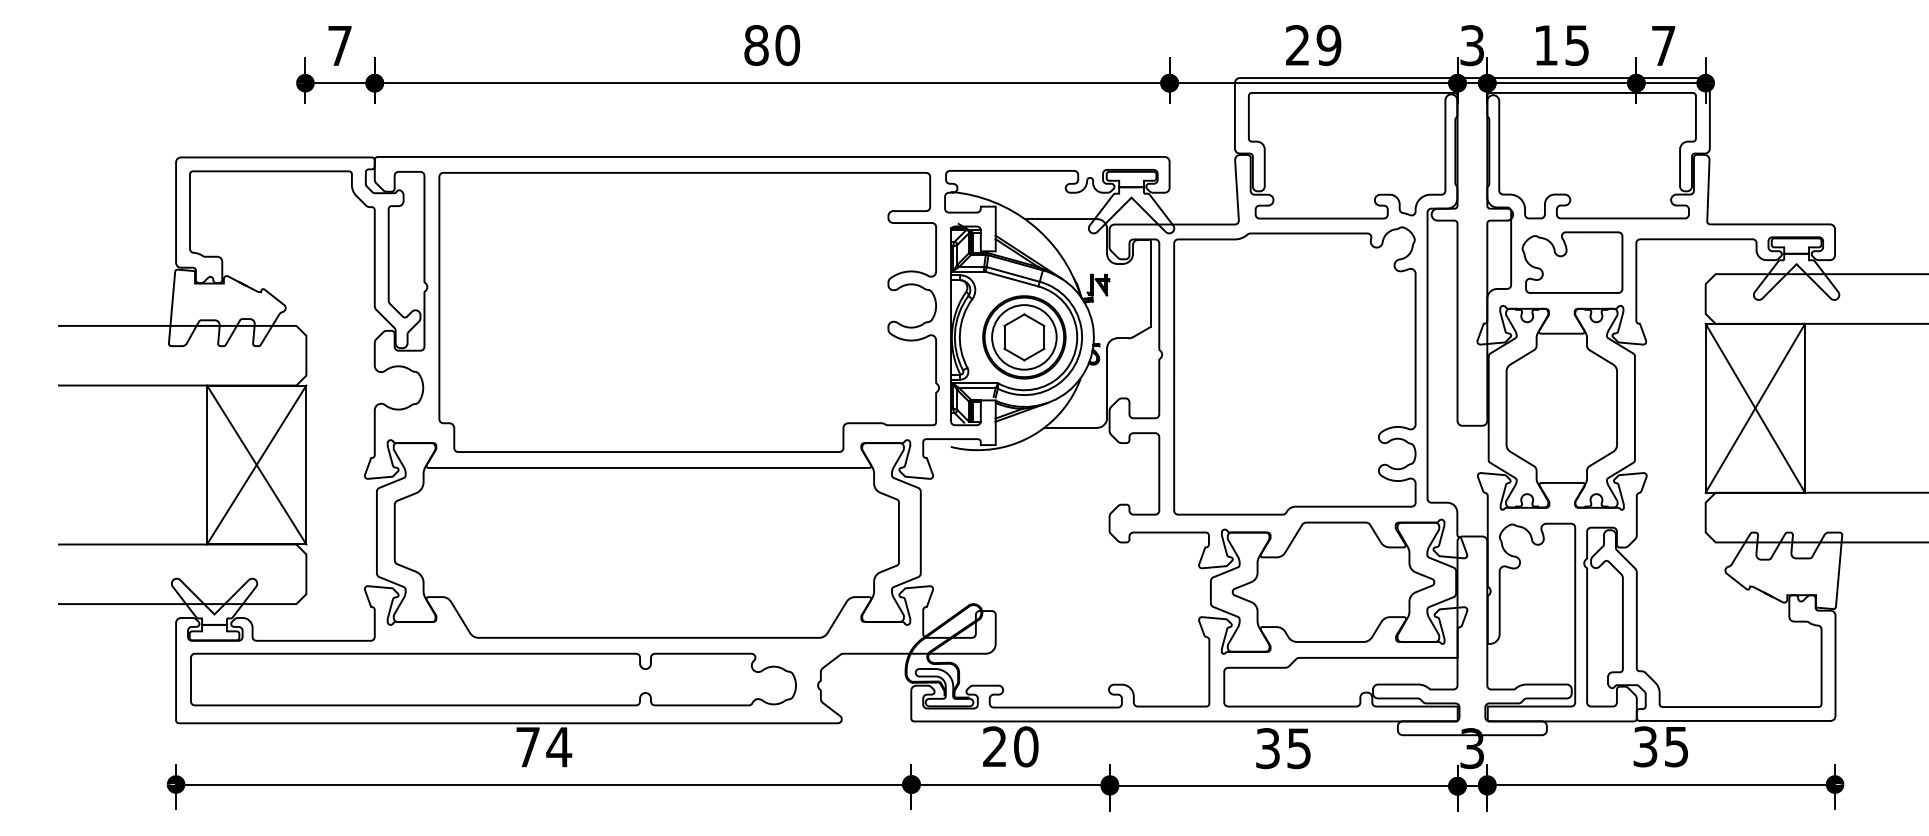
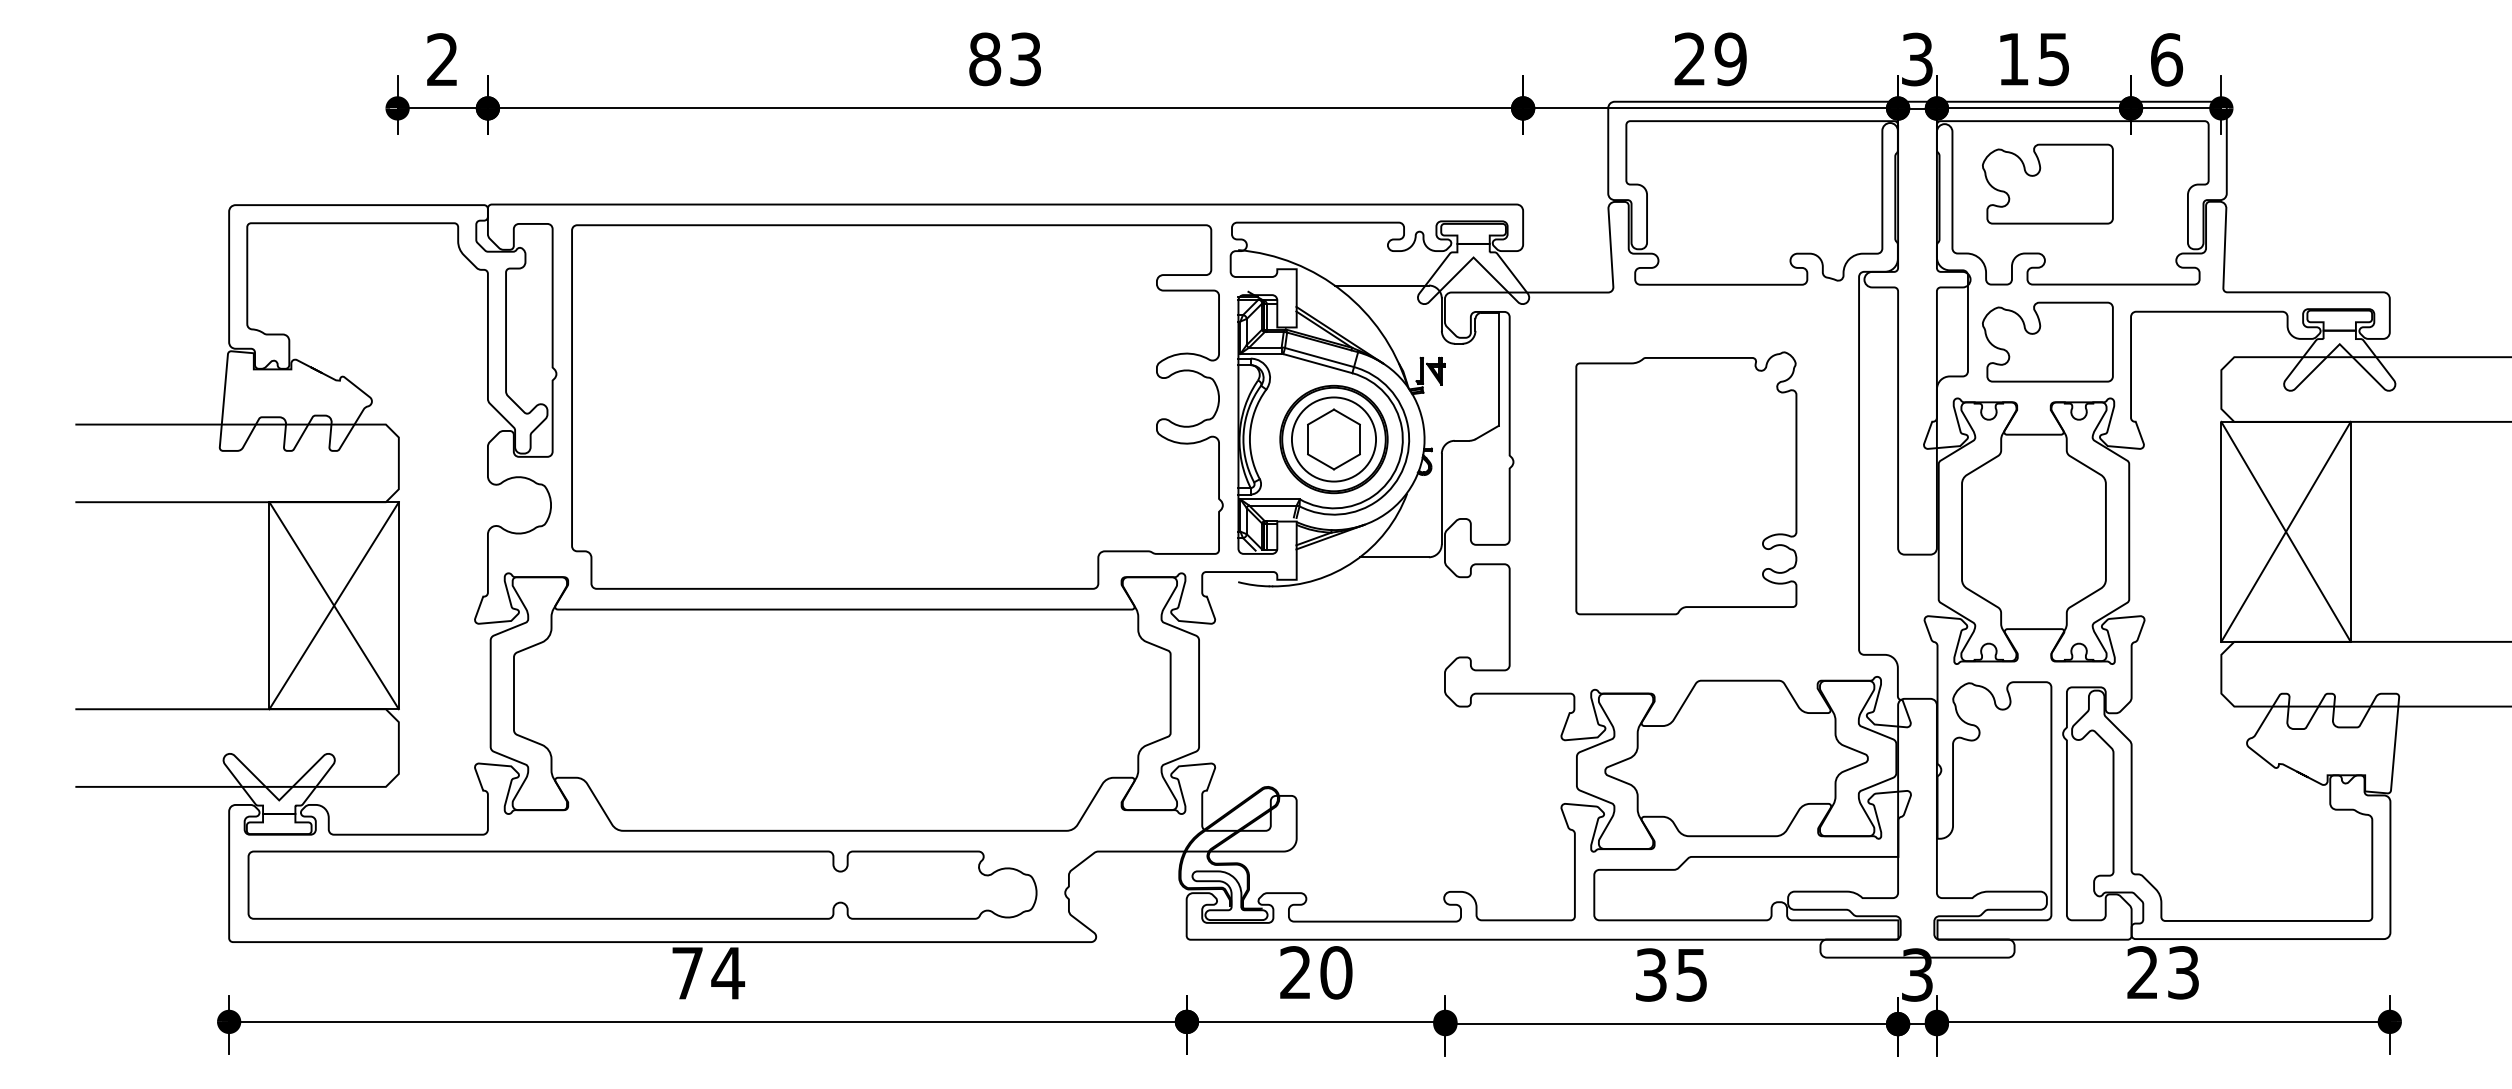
text: (339, 45) -> (442, 59), 7 -> 2
text: (787, 45) -> (1025, 59), 80 -> 83
text: (1664, 45) -> (2167, 59), 7 -> 6
part: (1572, 140) -> (2047, 183), added
part: (1295, 371) -> (1686, 483), size x0.7
text: (1660, 746) -> (2162, 972), 35 -> 23

